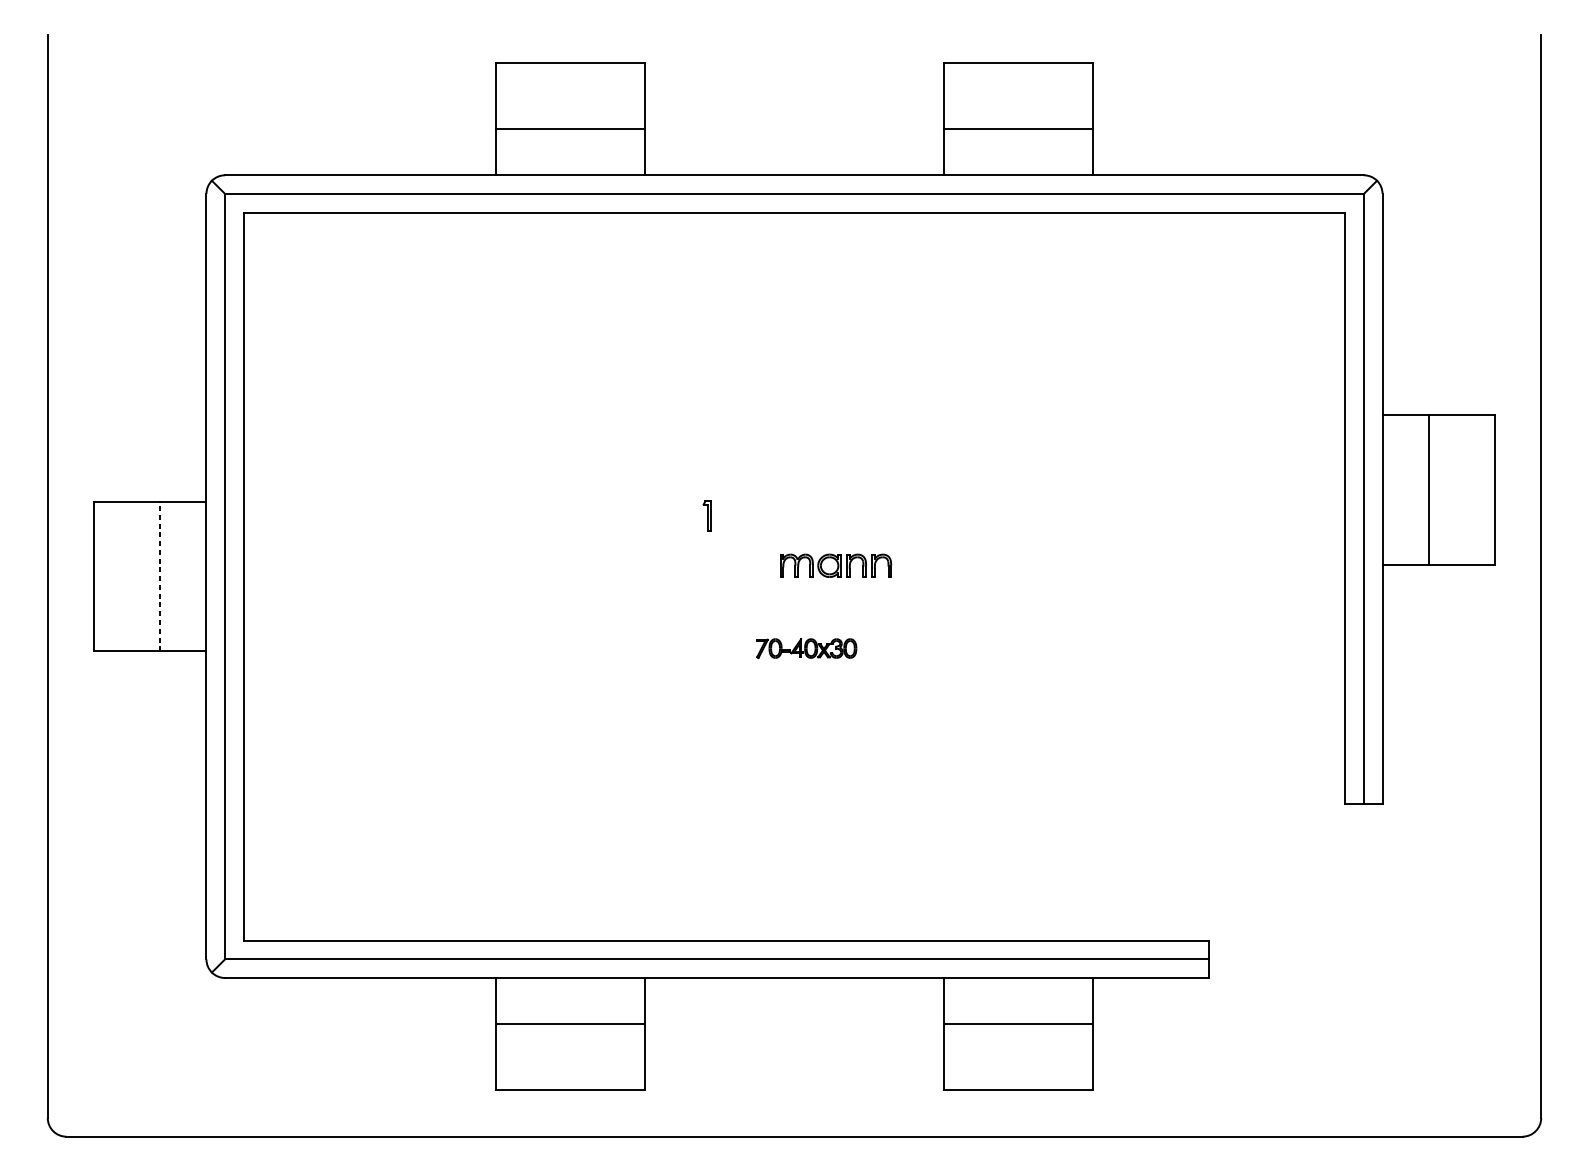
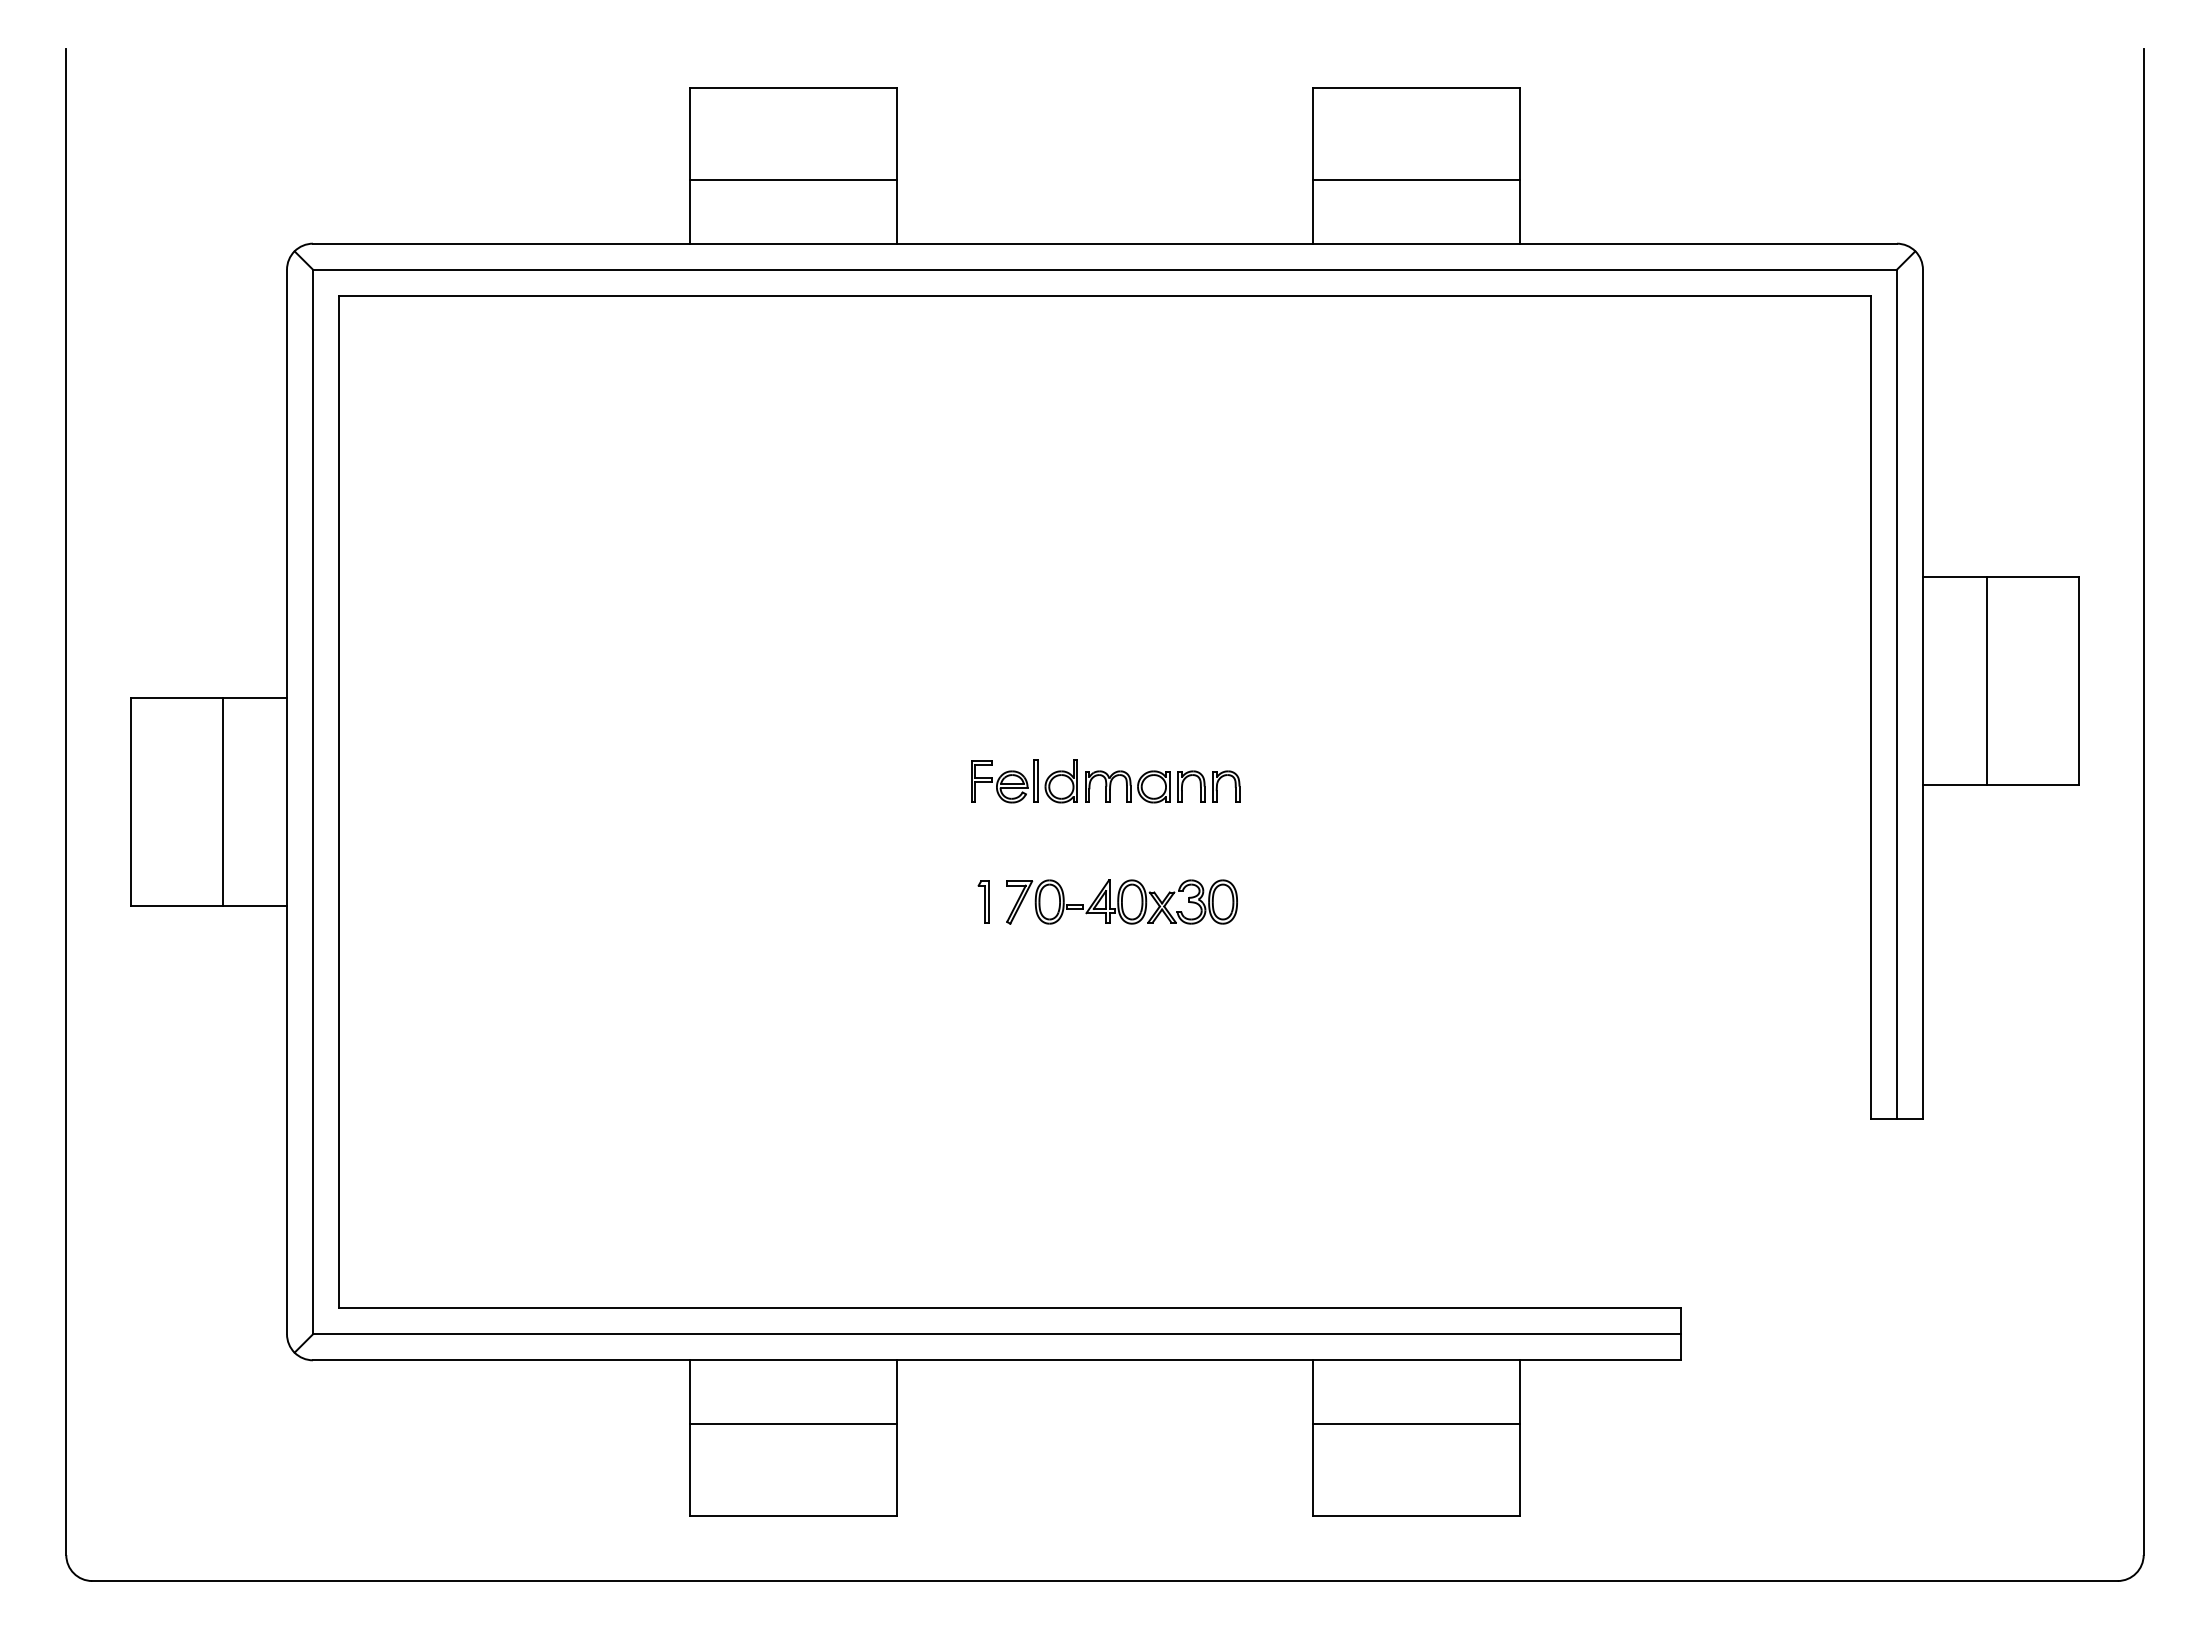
part: (707, 515) -> (983, 901), moved
part: (736, 561) -> (1024, 781), added
line: (160, 577) -> (222, 802), dashed -> solid
part: (806, 648) -> (1121, 901), size x1.67

